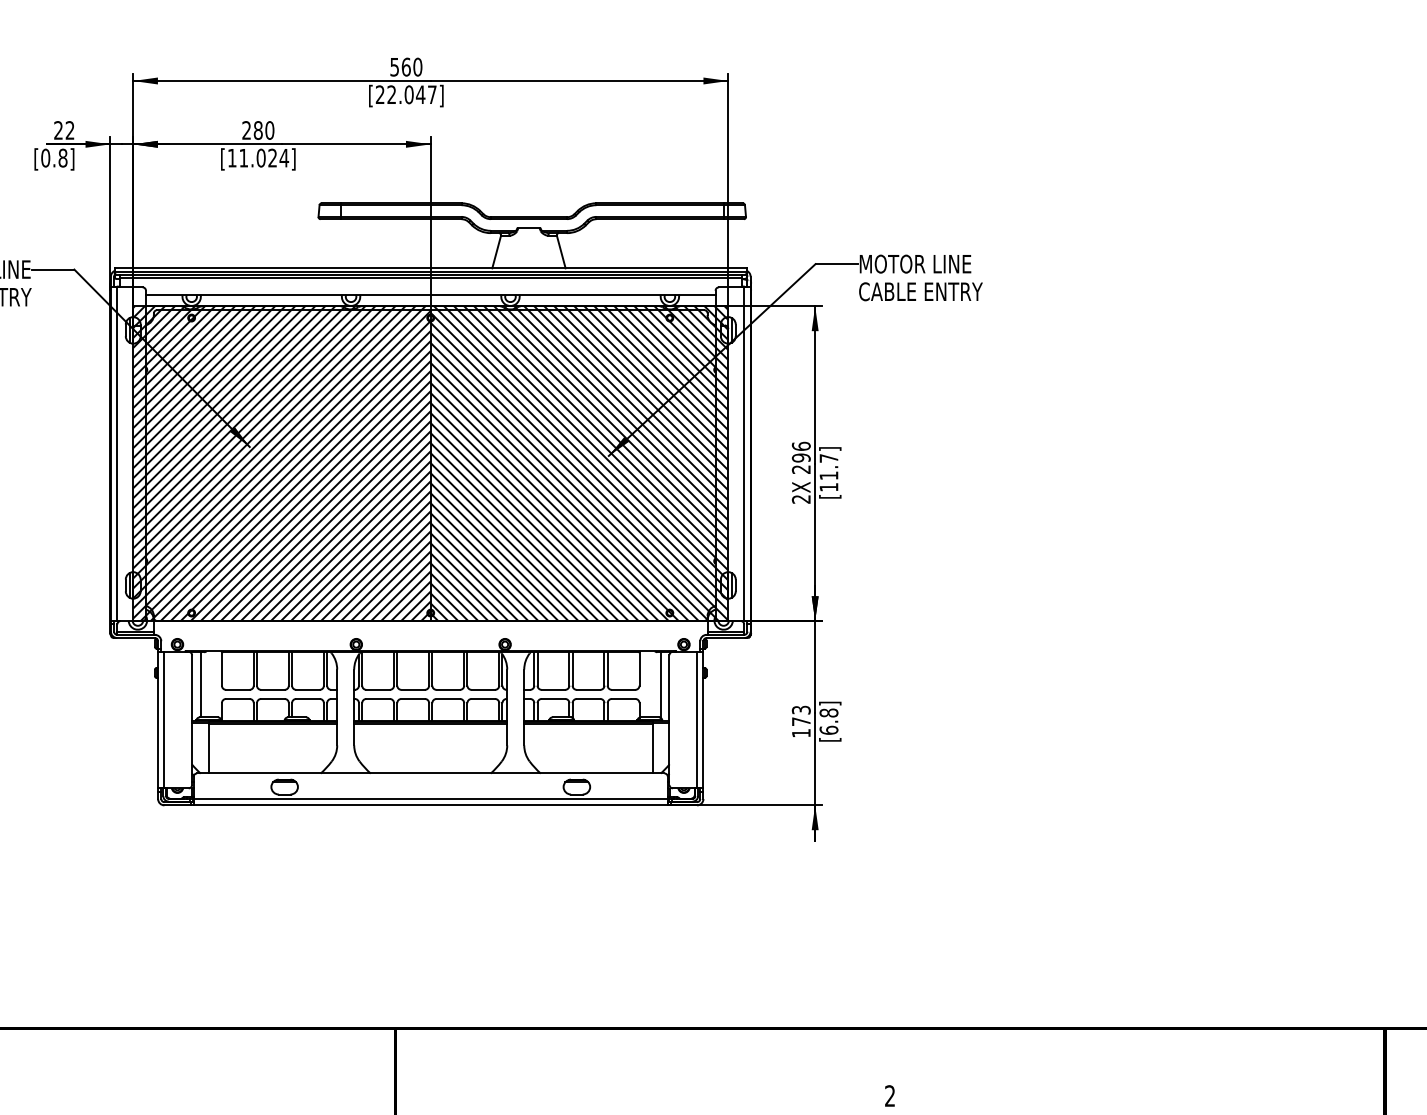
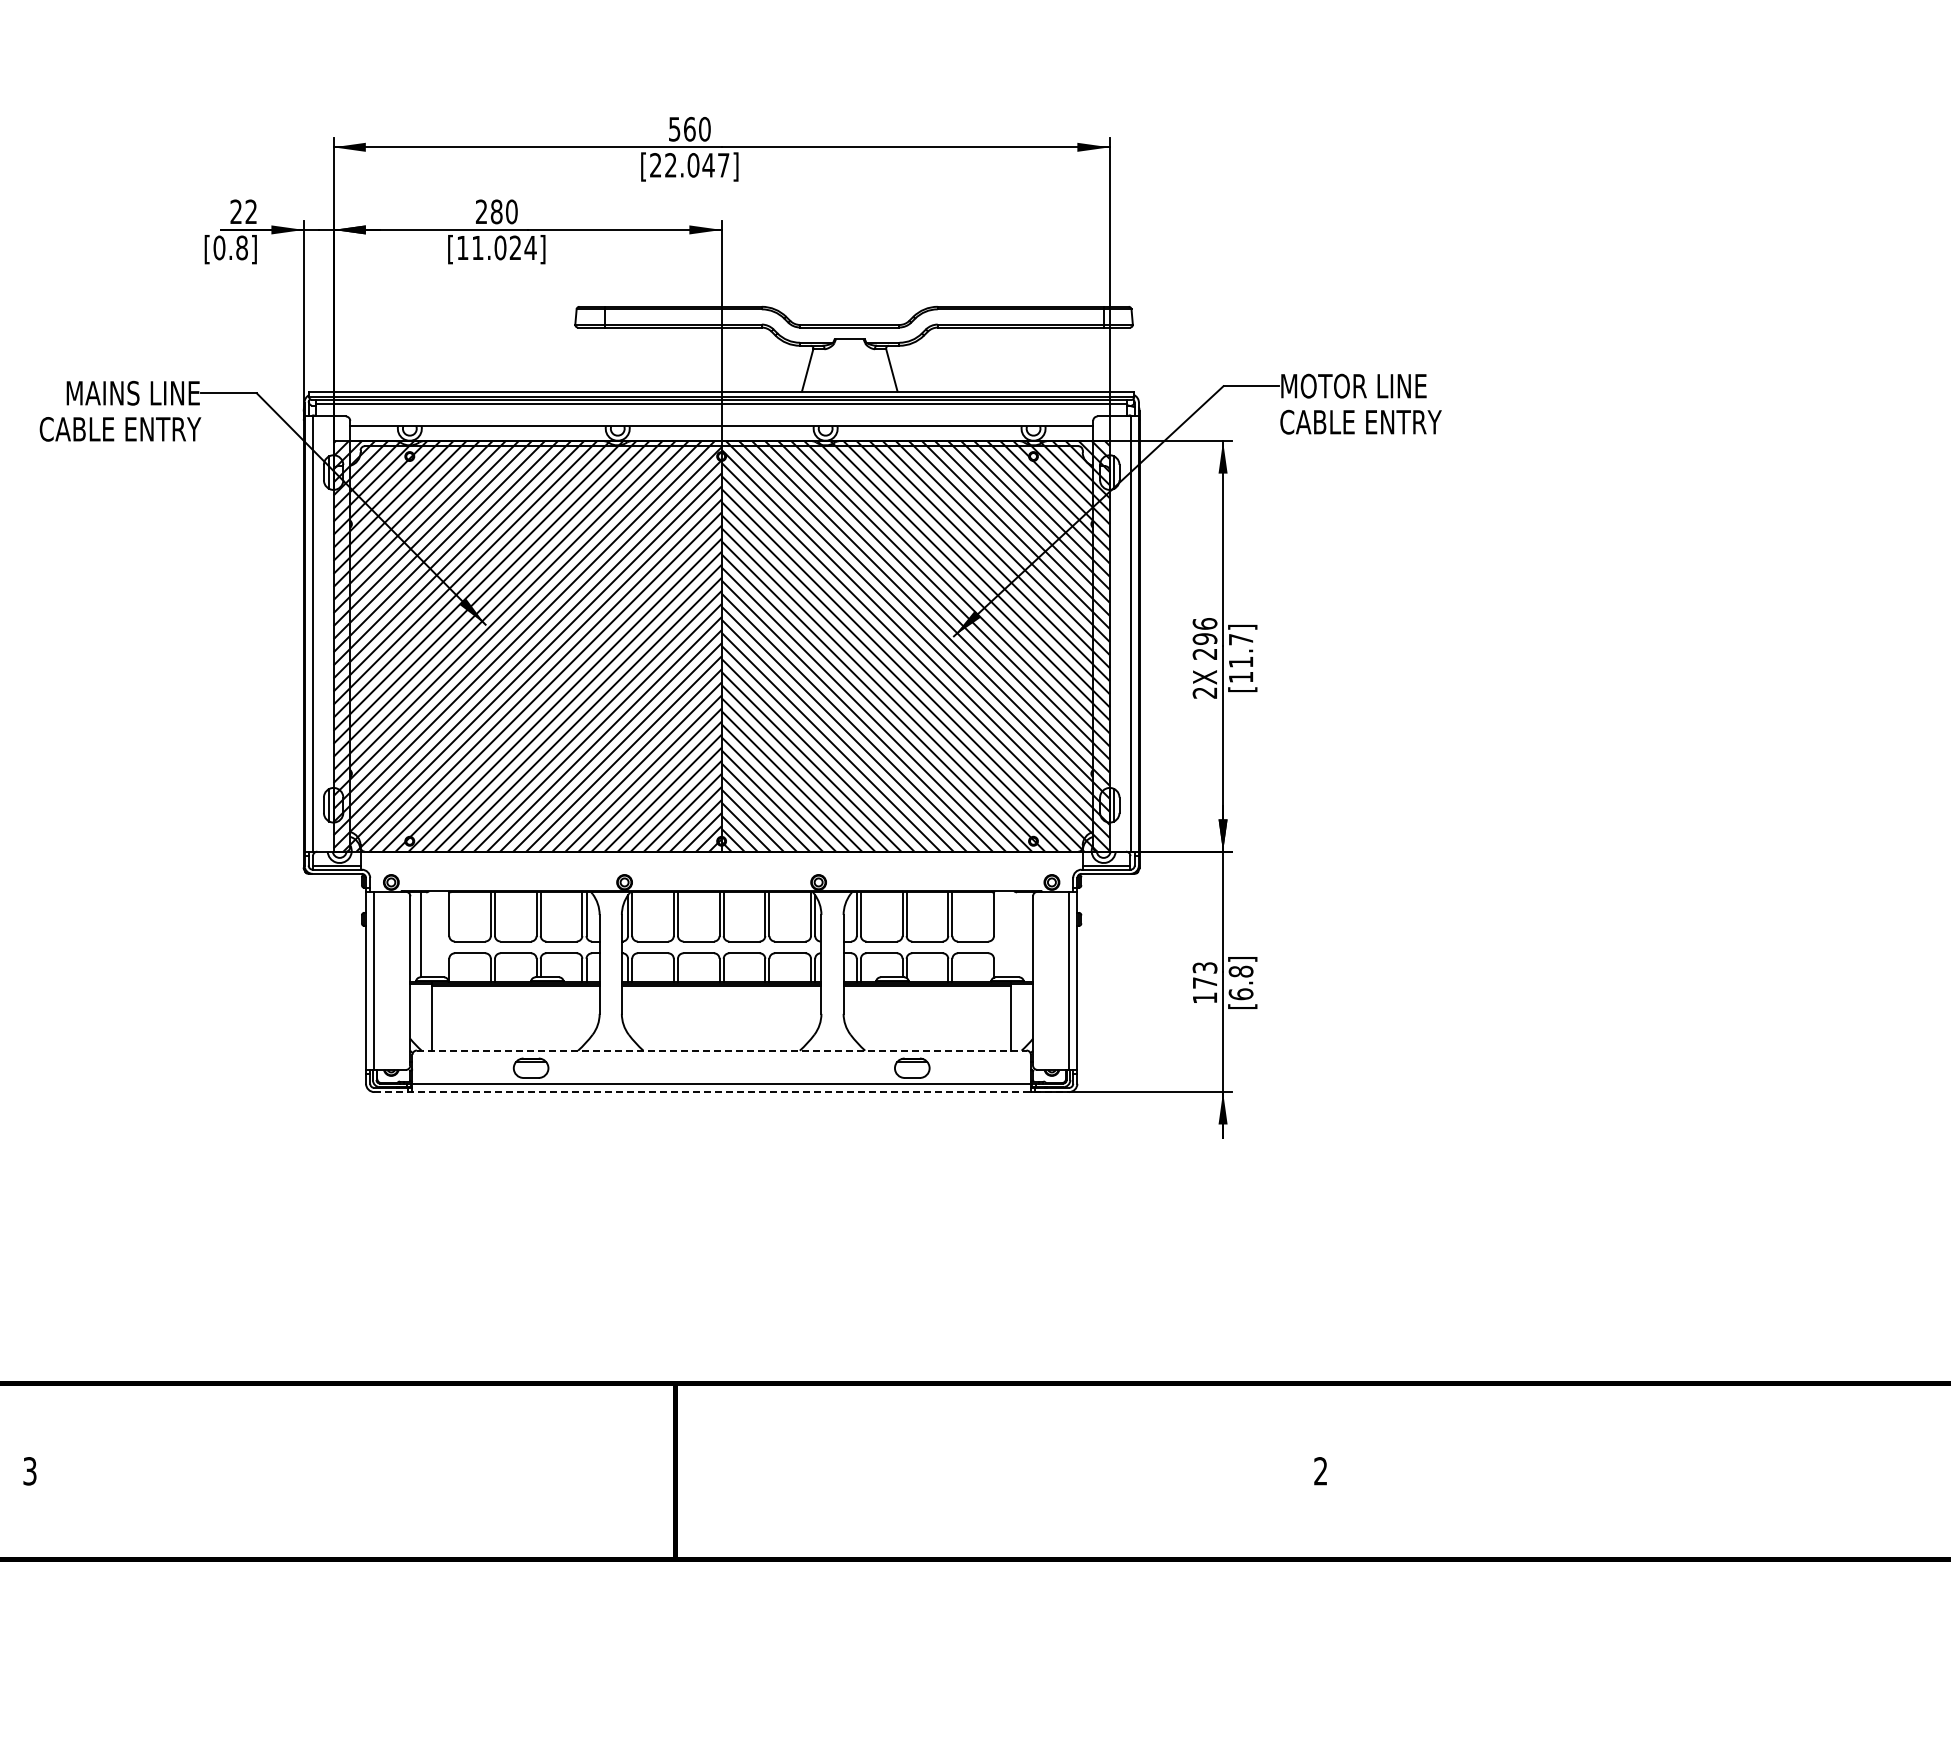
line: (660, 685) -> (1021, 935), removed
line: (430, 773) -> (721, 1050), solid -> dashed
line: (431, 805) -> (722, 1092), solid -> dashed

